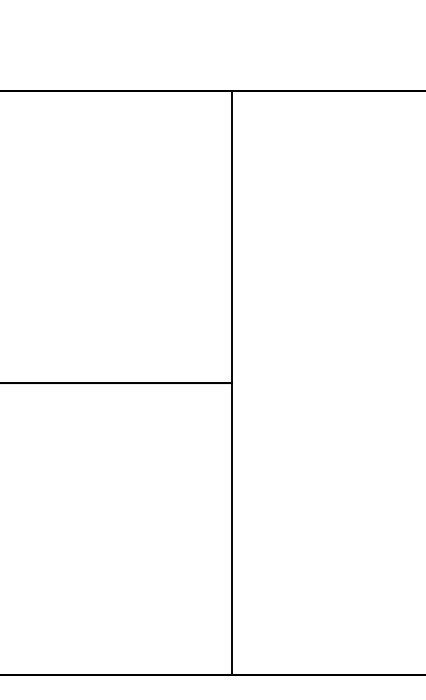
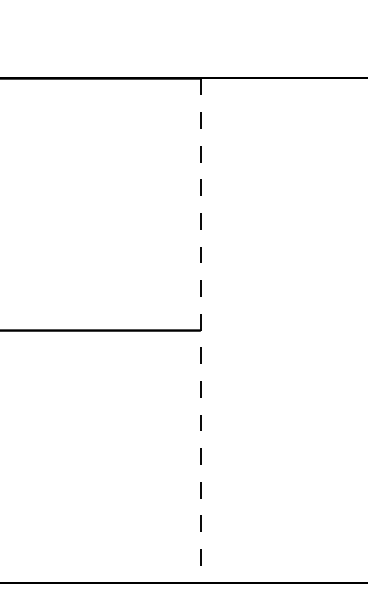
line: (232, 384) -> (200, 331), solid -> dashed

